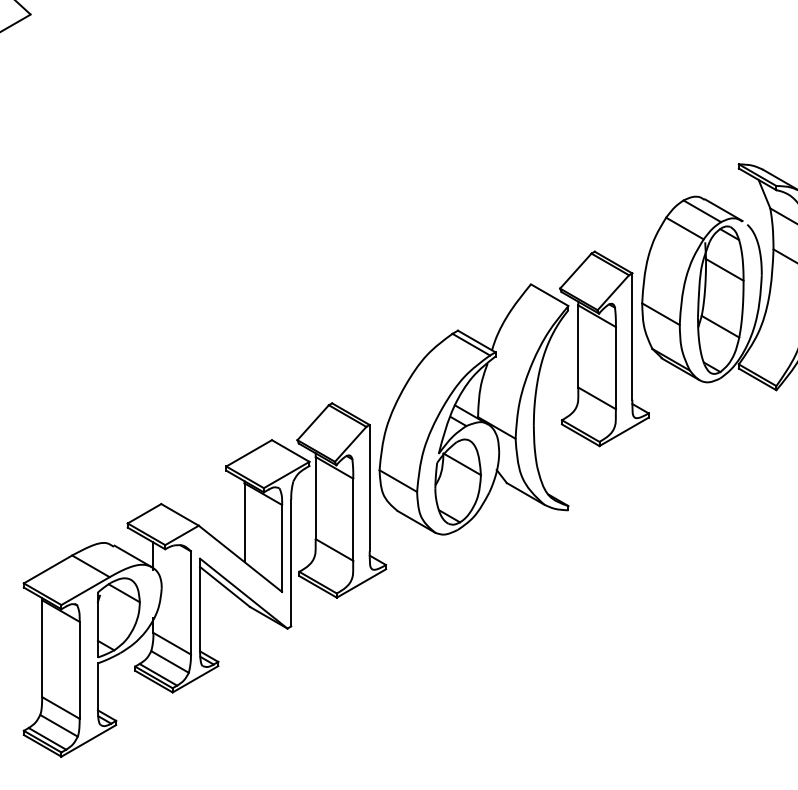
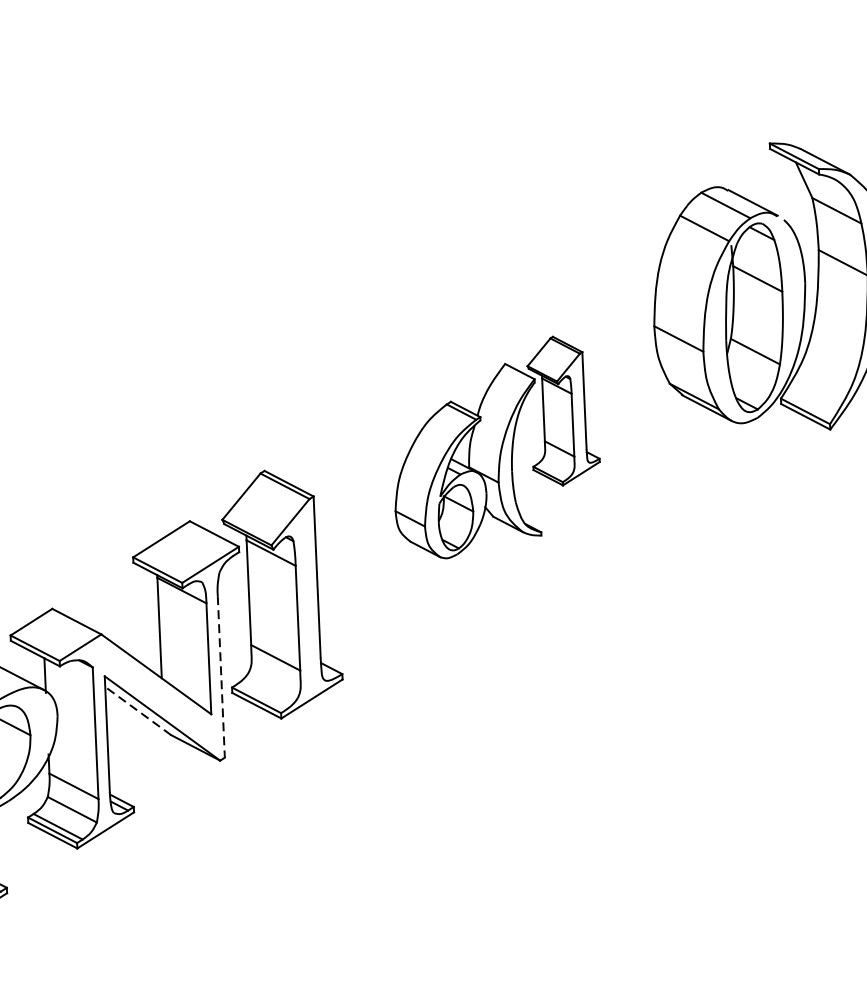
part: (513, 392) -> (495, 447), size x0.6
line: (291, 563) -> (221, 677), solid -> dashed
line: (225, 586) -> (138, 710), solid -> dashed

